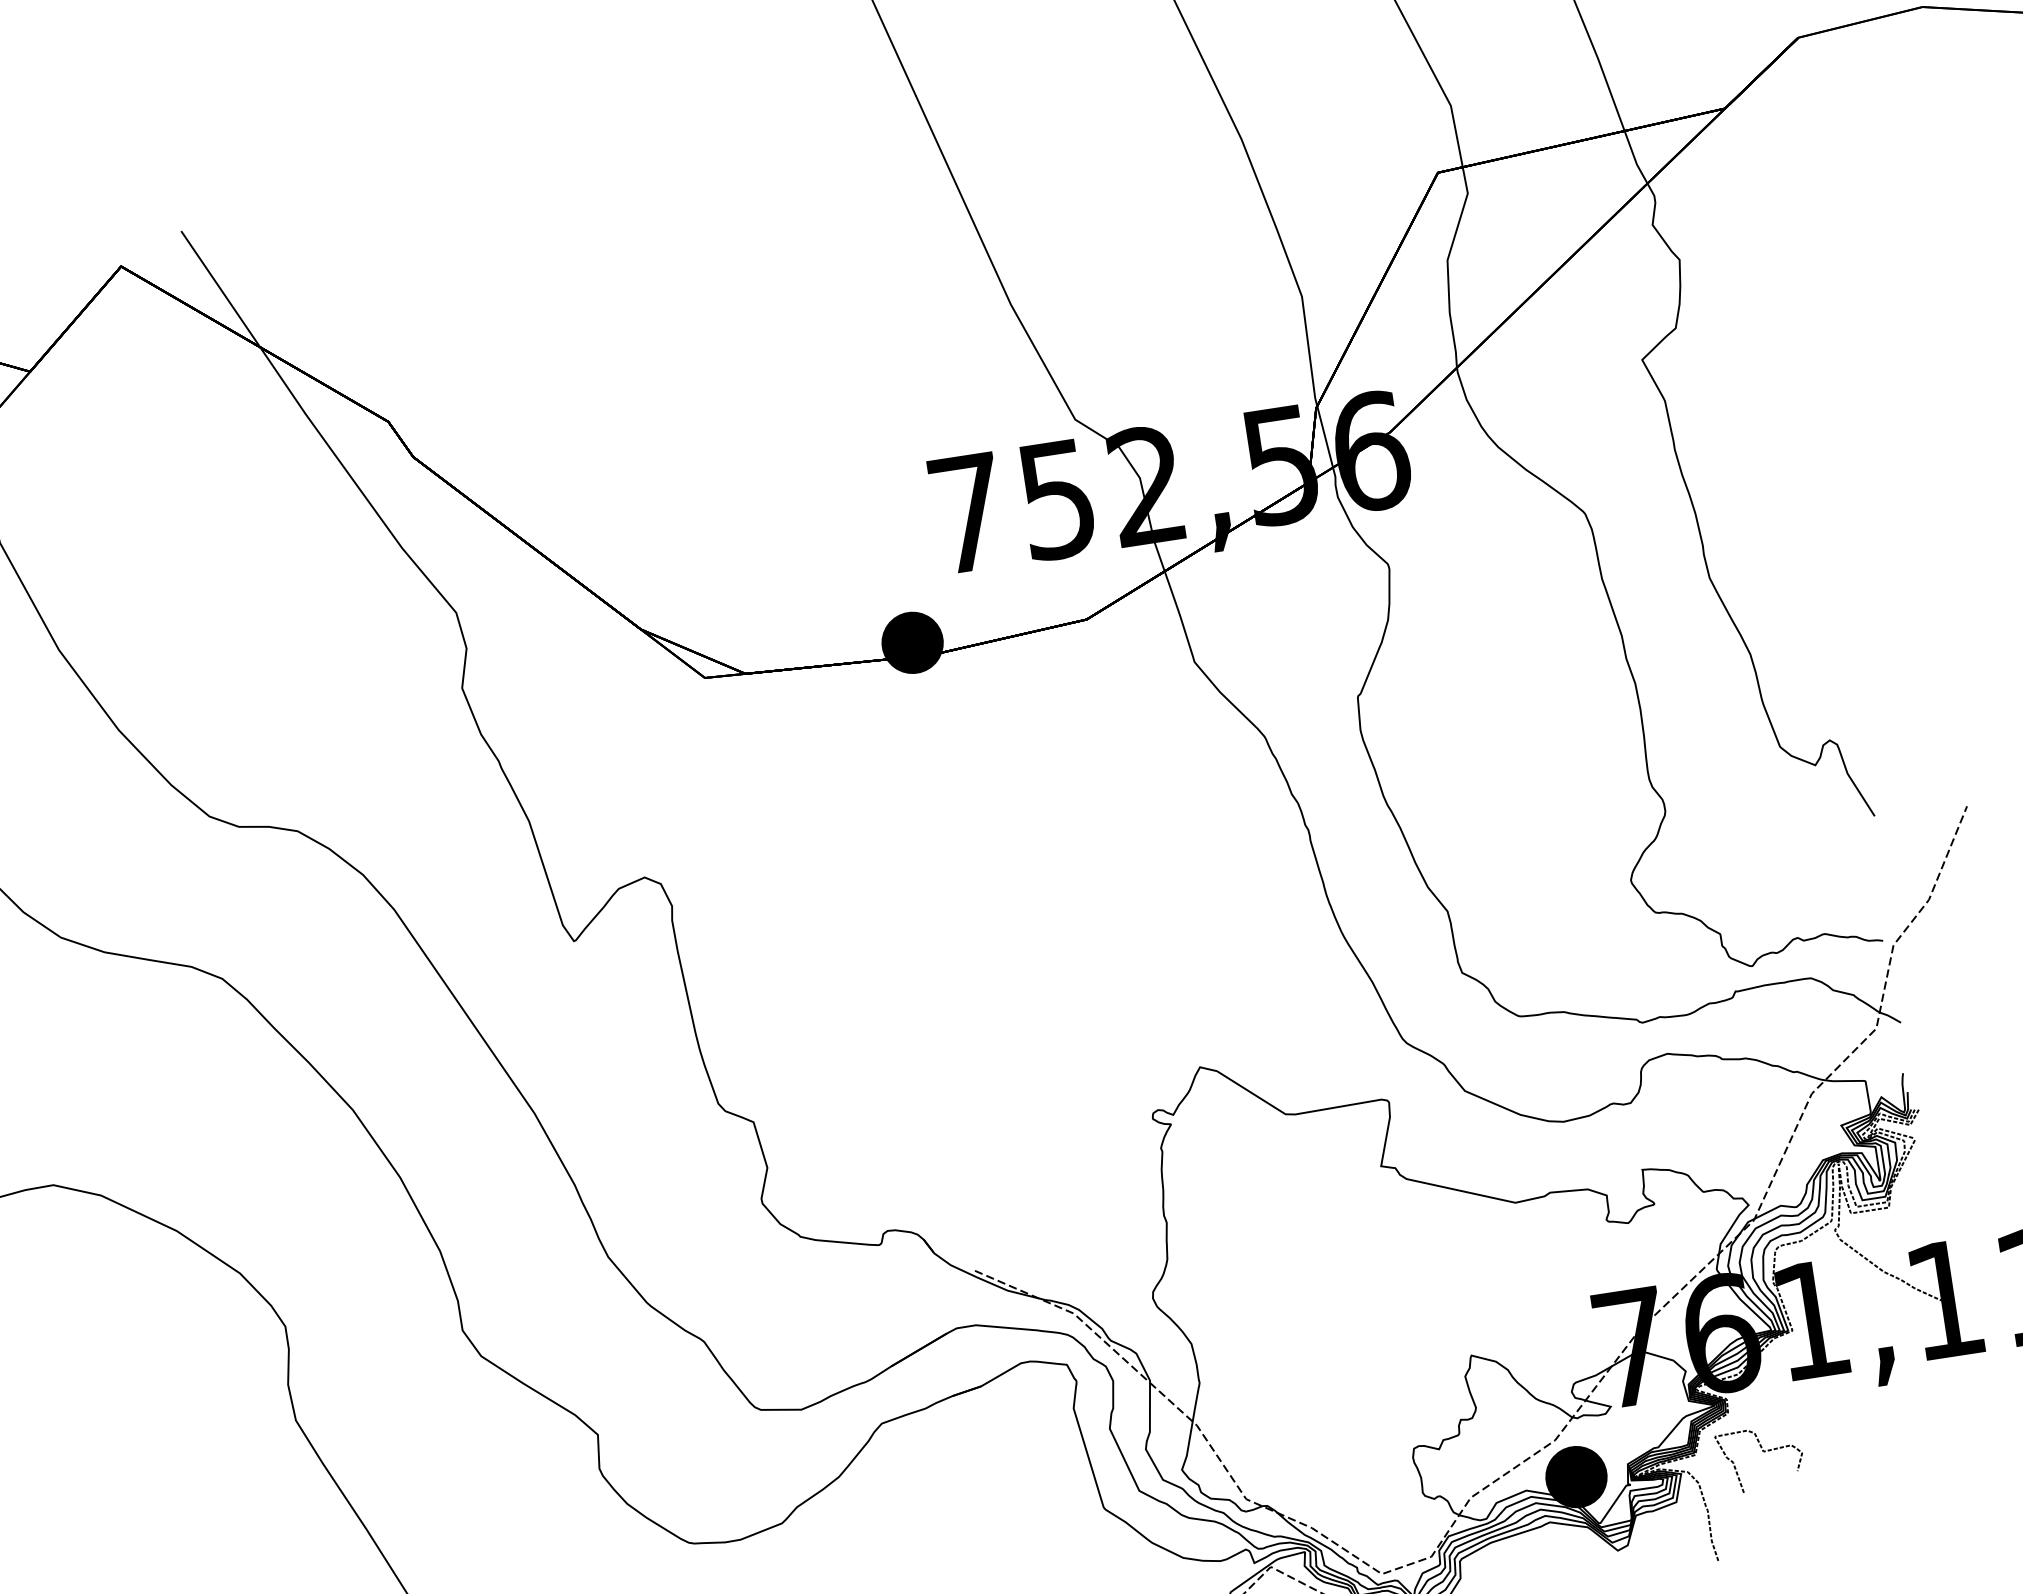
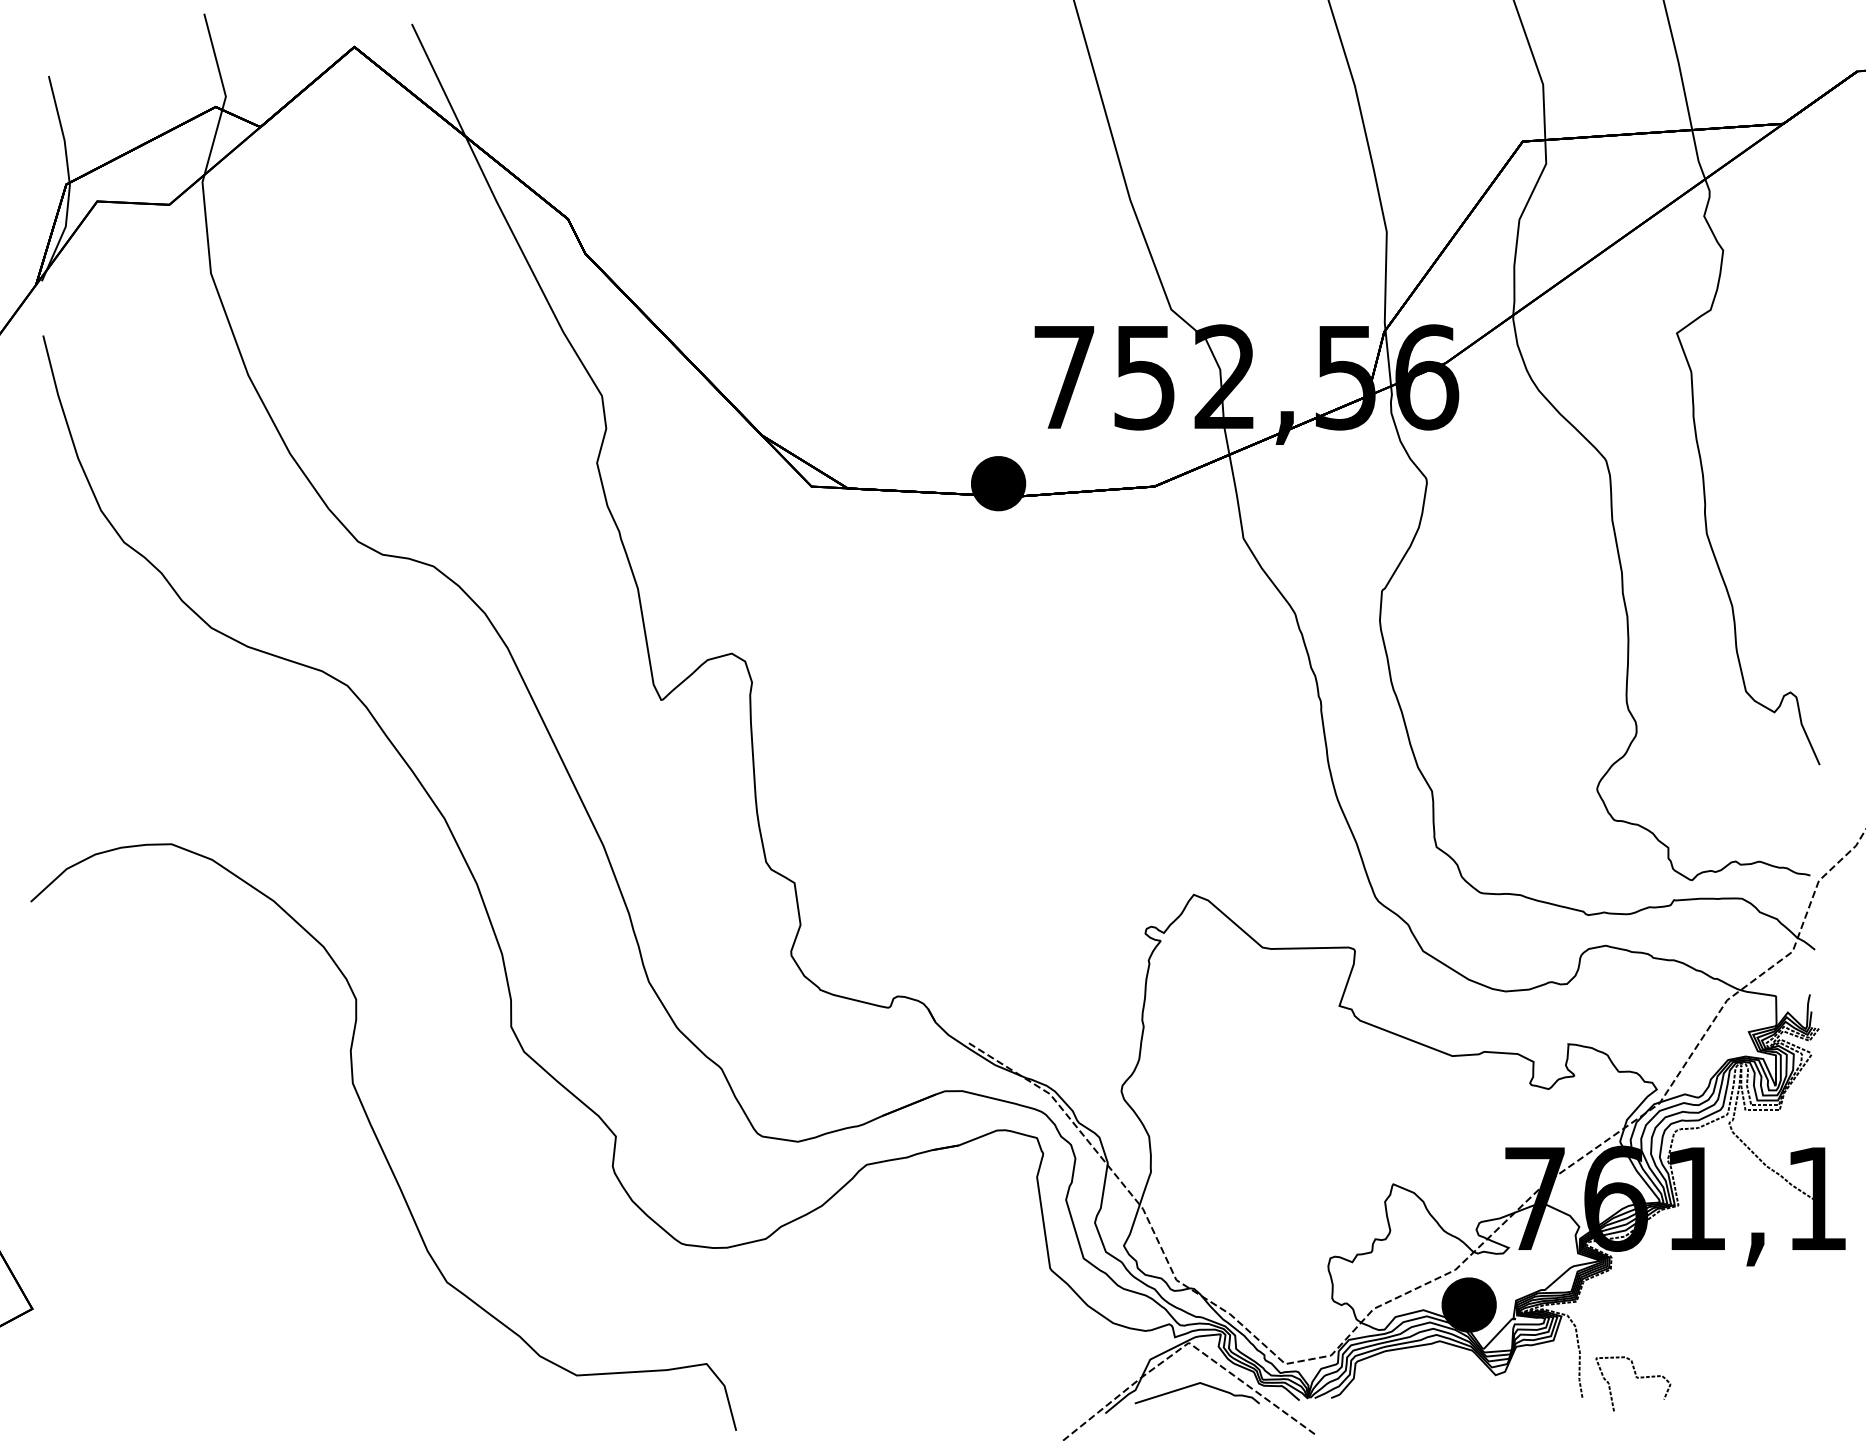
curve: (1763, 1452) -> (1636, 1378), moved

